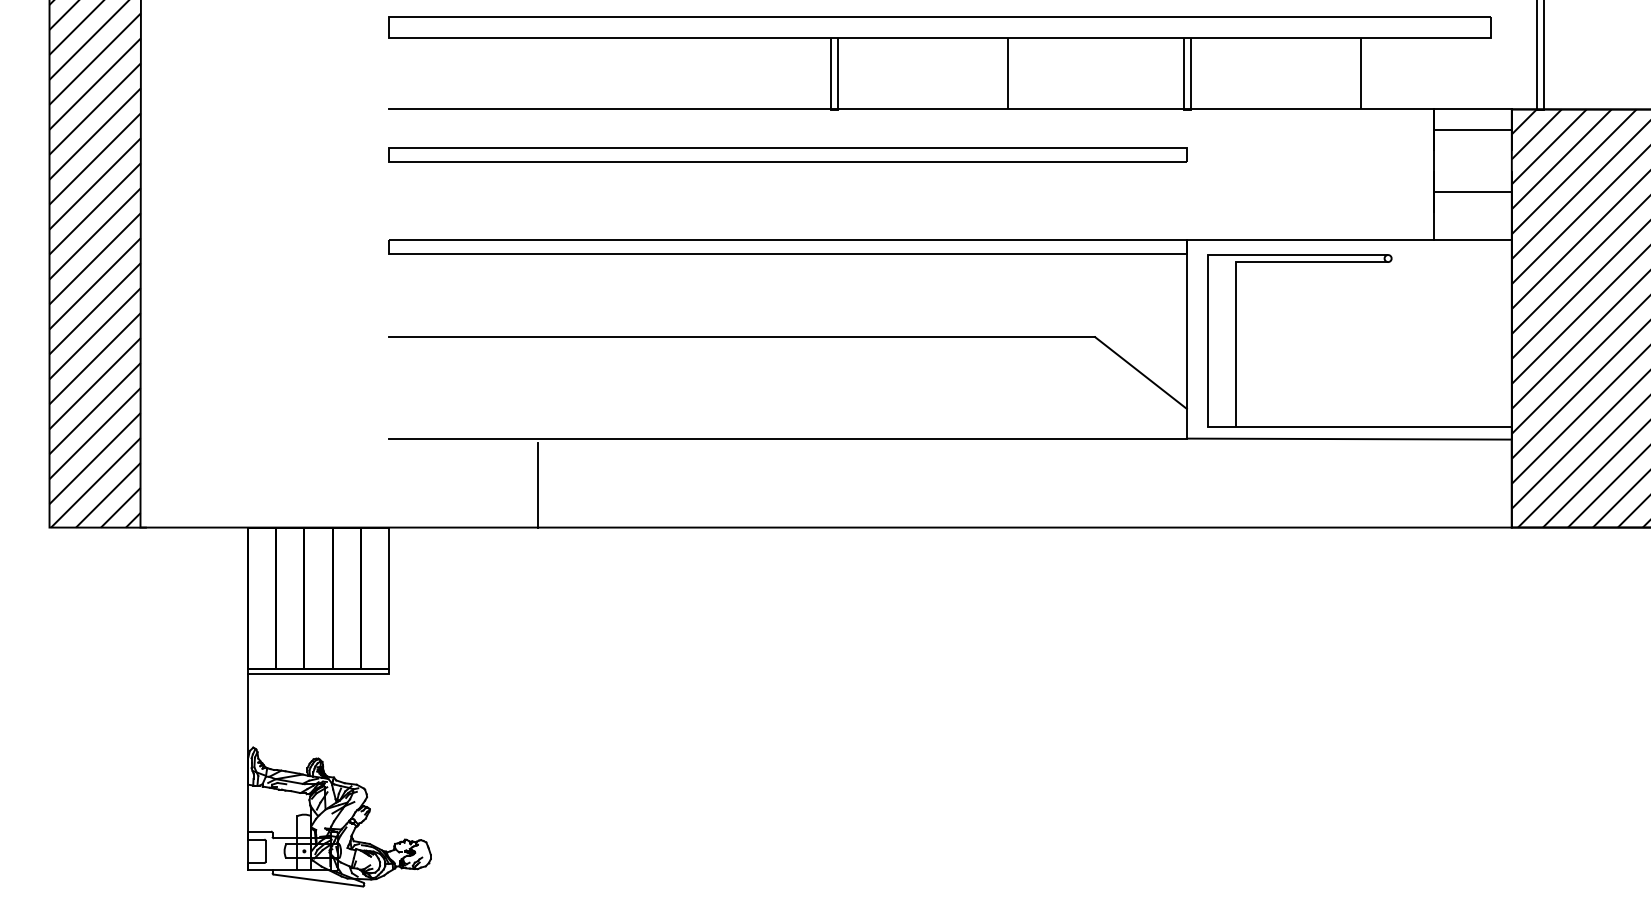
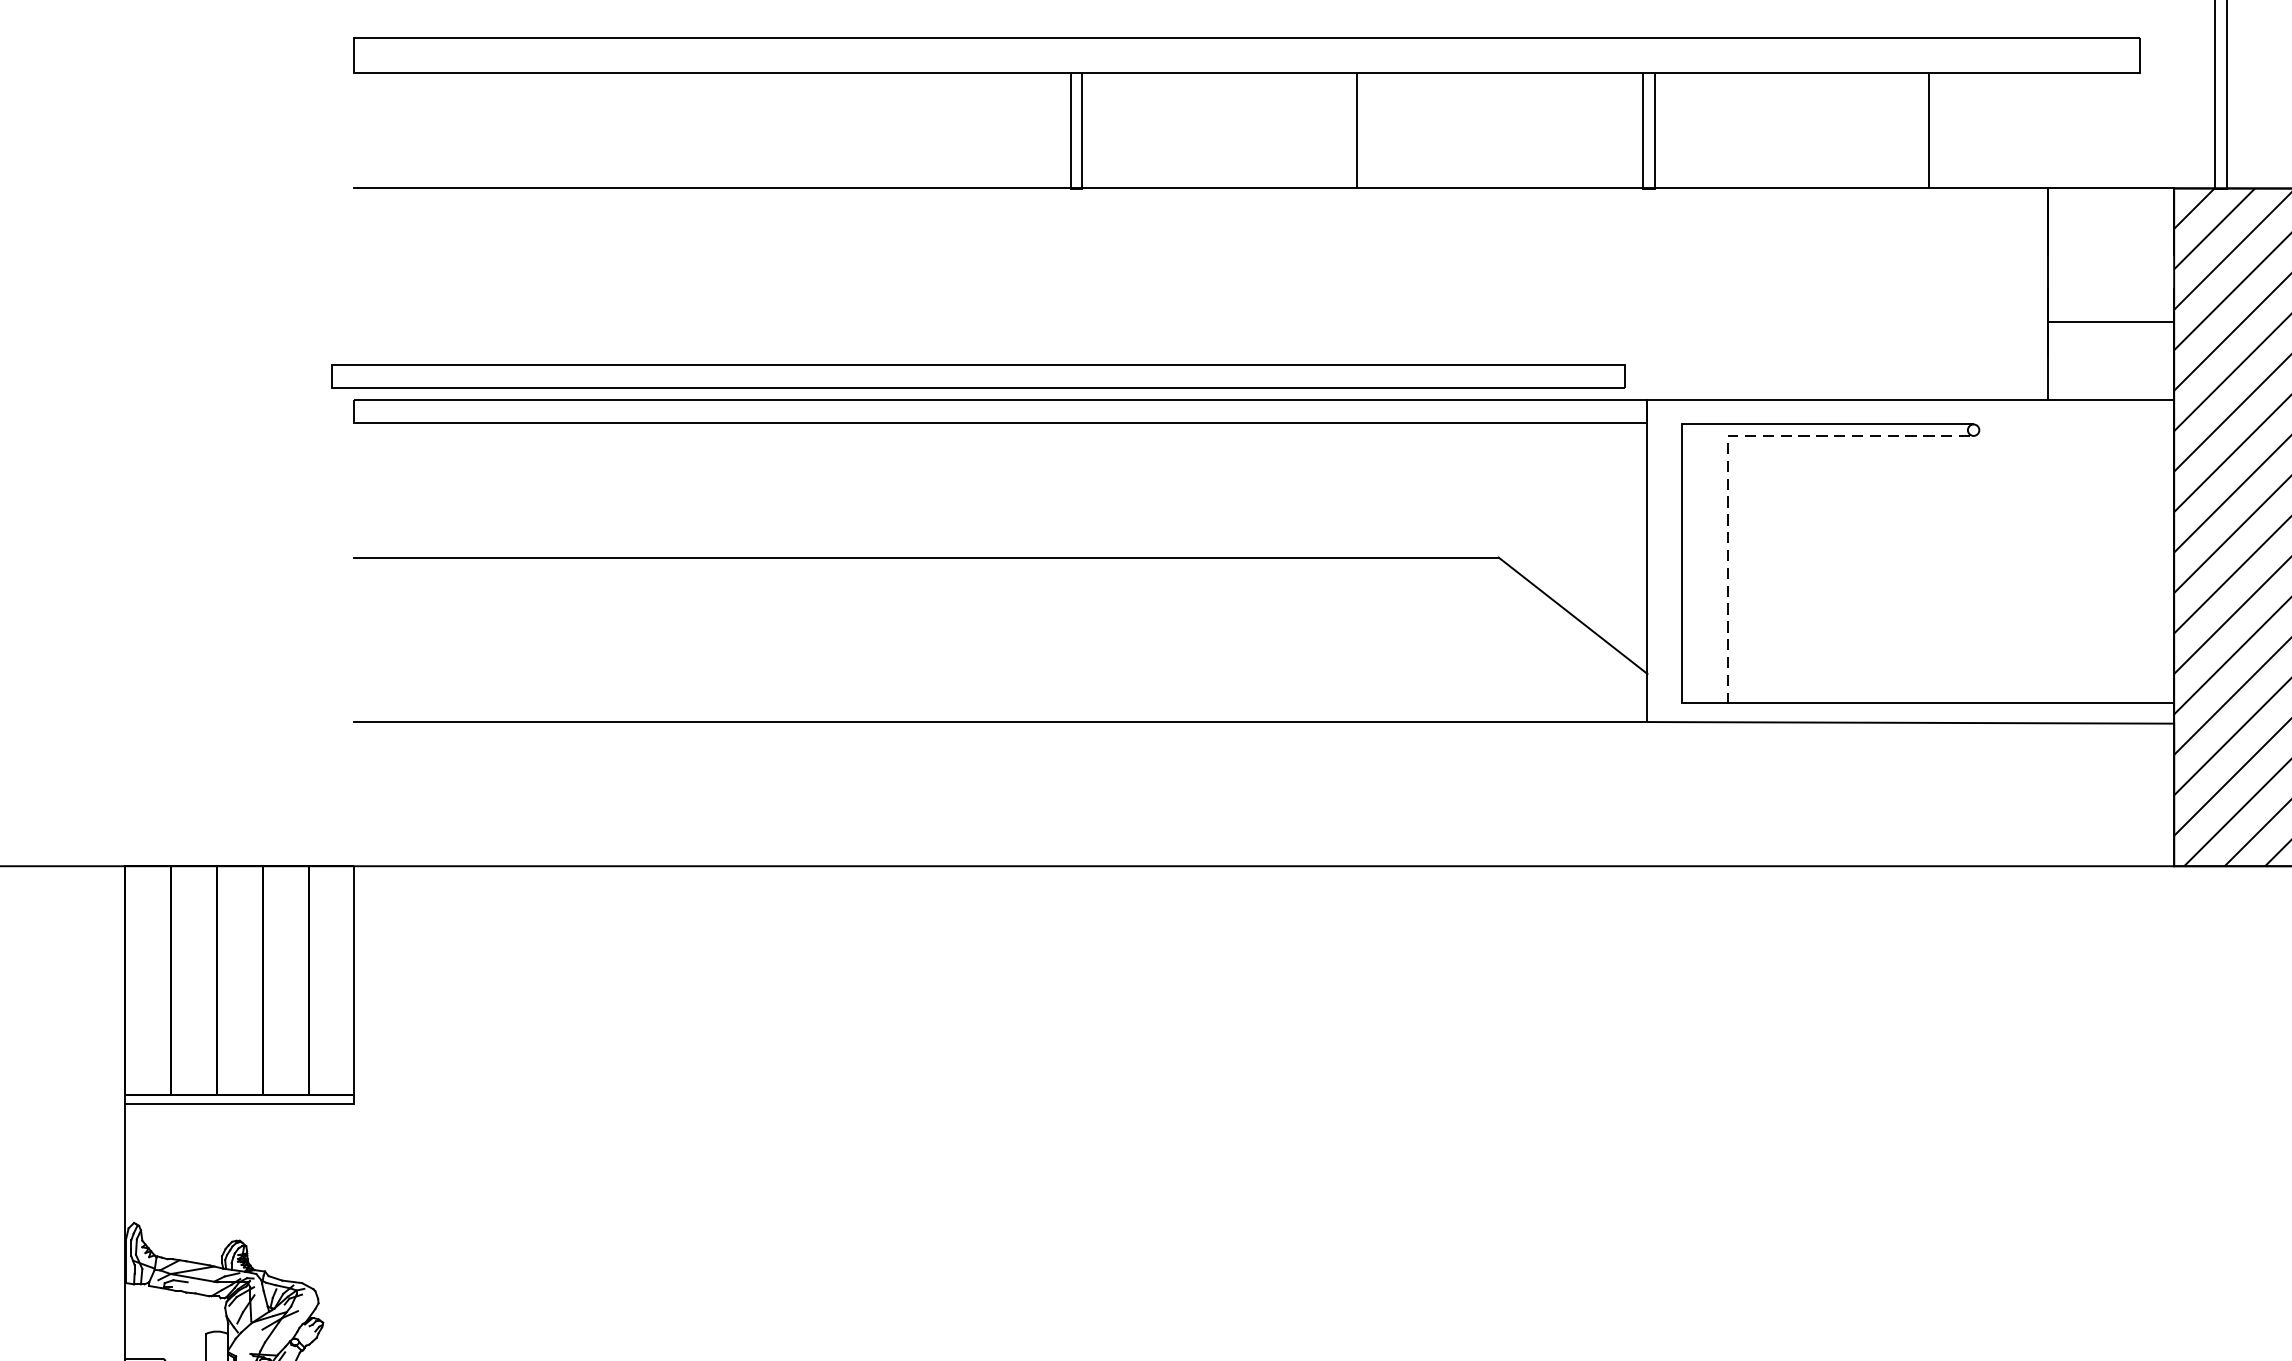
line: (1472, 129) -> (2110, 221), removed
part: (787, 154) -> (977, 374), moved
line: (1236, 268) -> (1727, 446), solid -> dashed
line: (538, 484) -> (596, 796), removed

